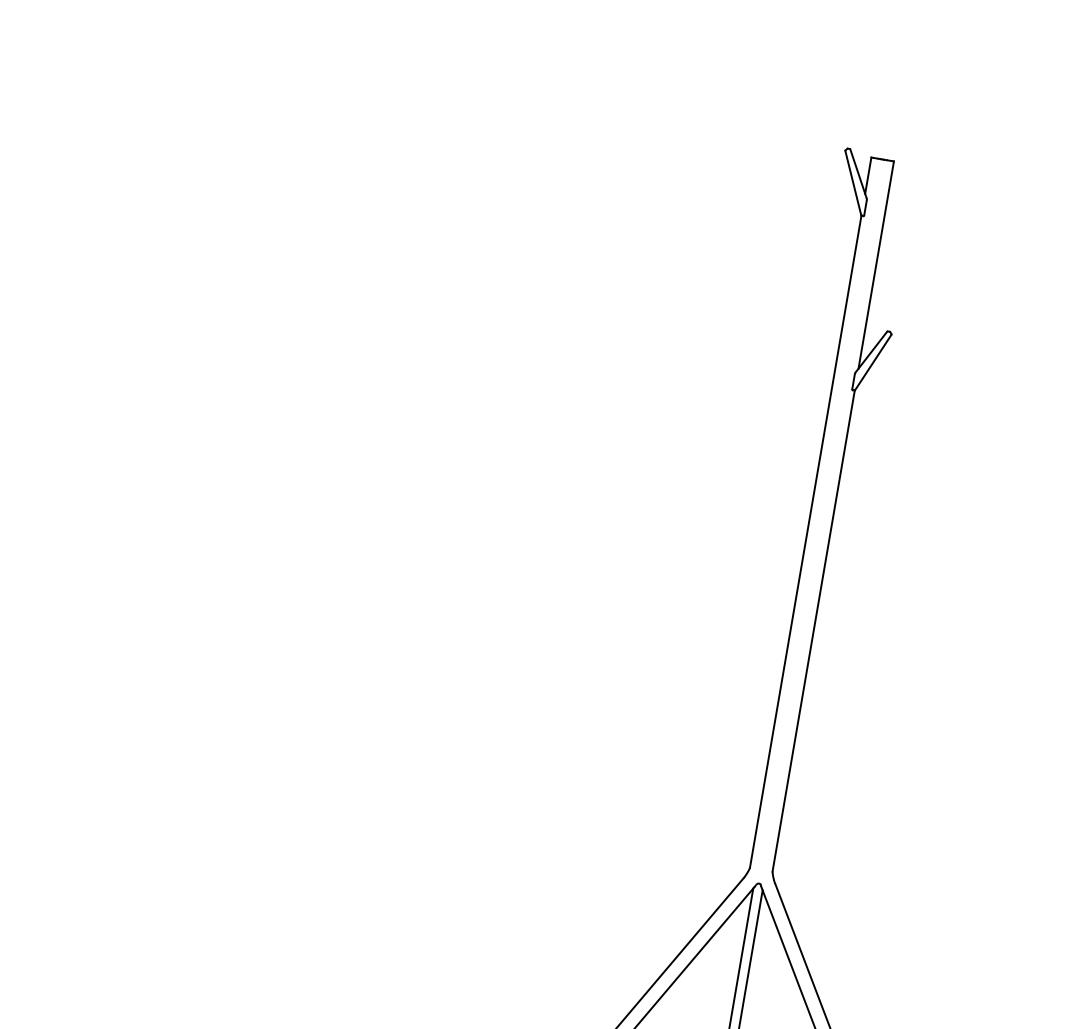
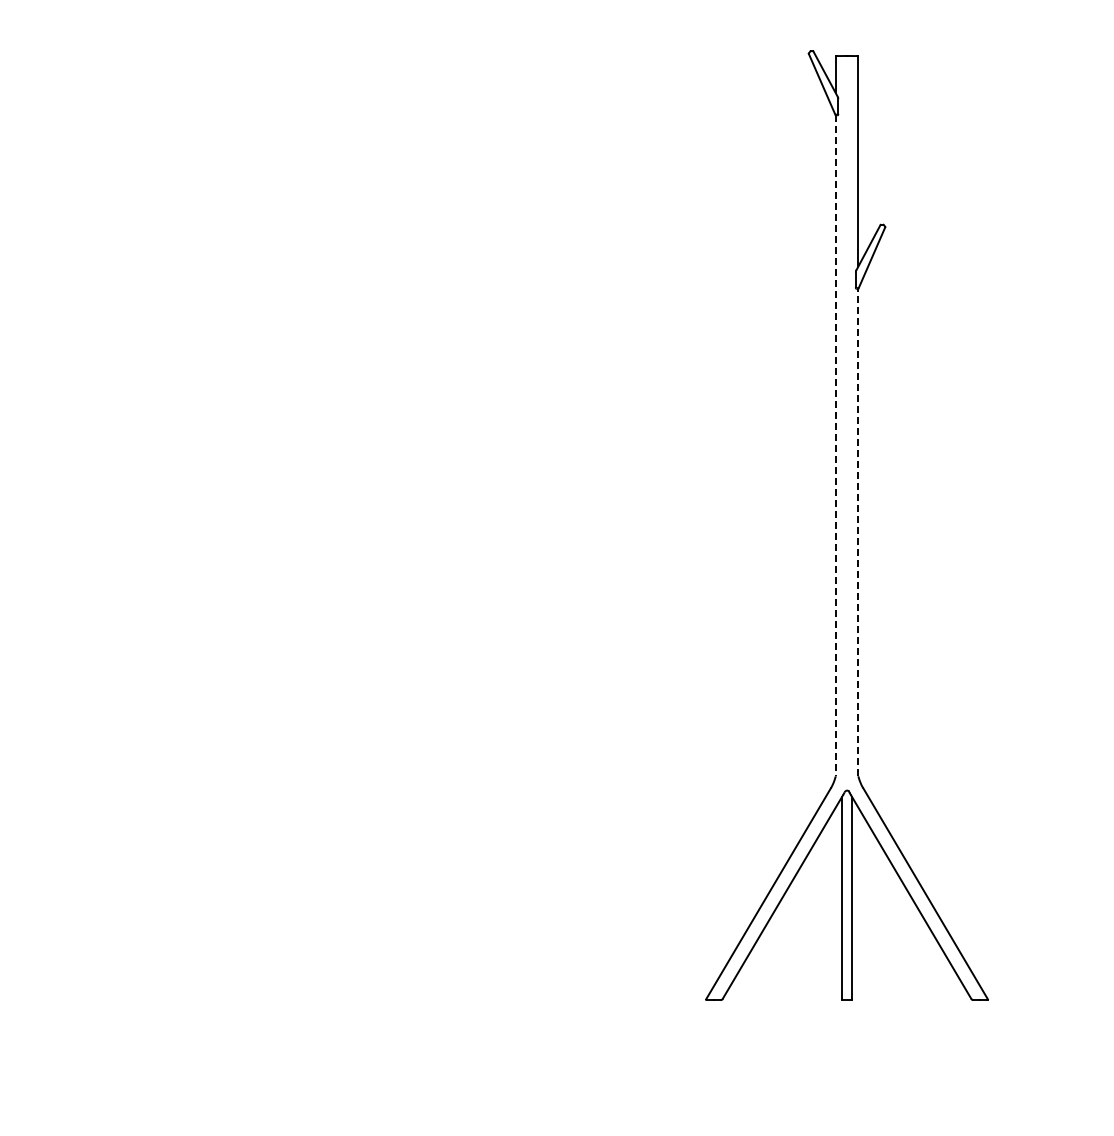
line: (805, 541) -> (835, 445), solid -> dashed
line: (813, 631) -> (858, 532), solid -> dashed

